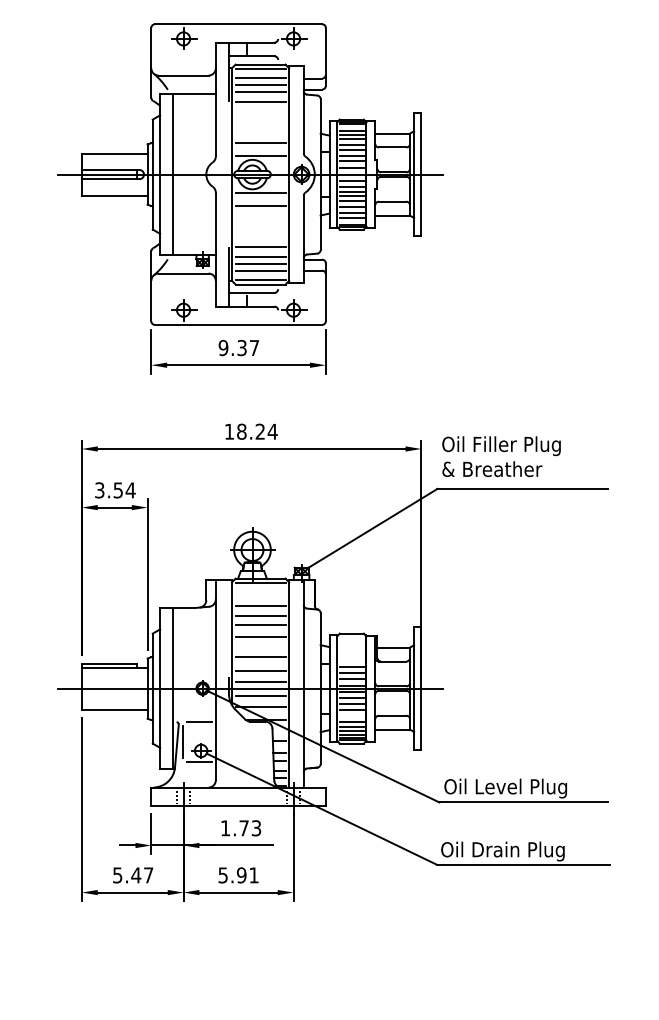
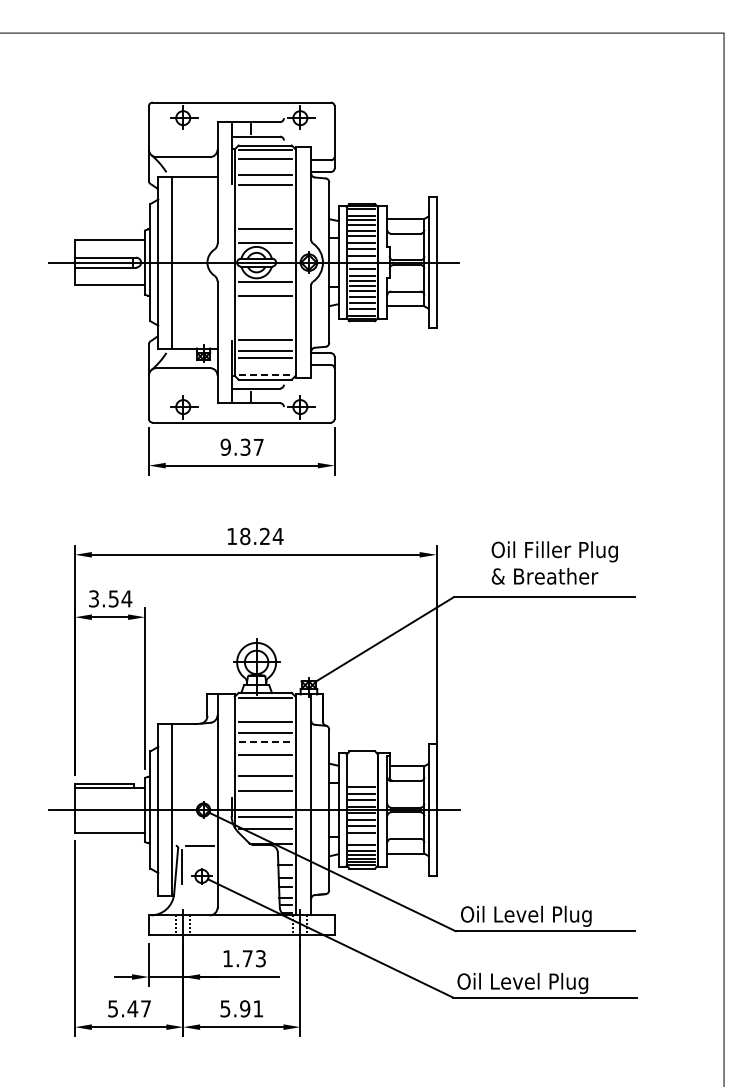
line: (259, 85) -> (264, 167), removed
line: (259, 271) -> (264, 365), removed
line: (260, 279) -> (265, 374), solid -> dashed
text: (501, 456) -> (554, 562), moved
line: (260, 624) -> (265, 741), solid -> dashed
line: (259, 681) -> (264, 802), removed
line: (198, 762) -> (199, 888), removed
text: (520, 851) -> (541, 983), Oil Drain Plug -> Oil Level Plug

